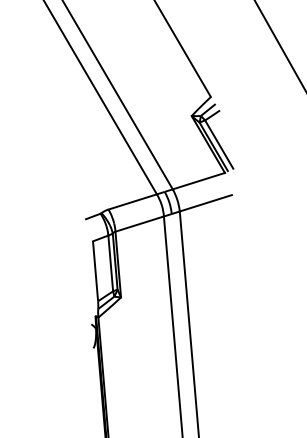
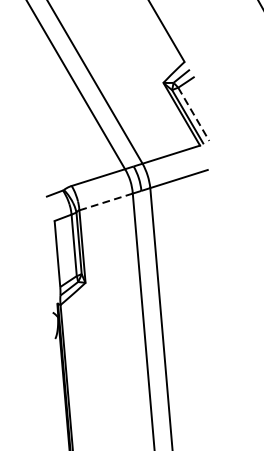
line: (219, 144) -> (194, 114), solid -> dashed
line: (140, 223) -> (106, 201), solid -> dashed

